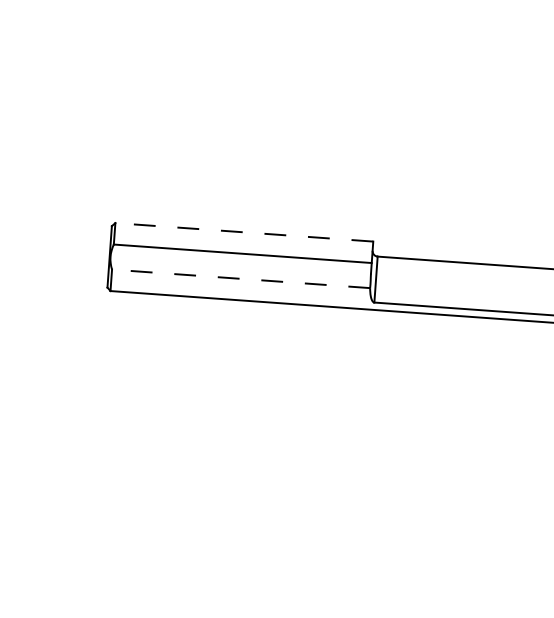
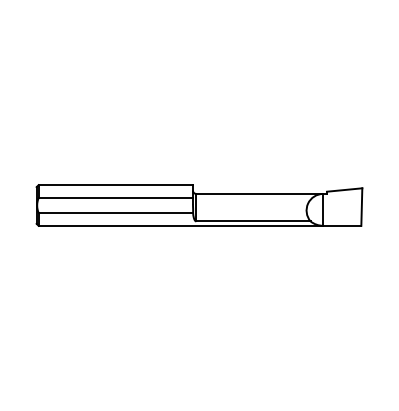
line: (243, 232) -> (115, 185), dashed -> solid
line: (240, 279) -> (115, 213), dashed -> solid

